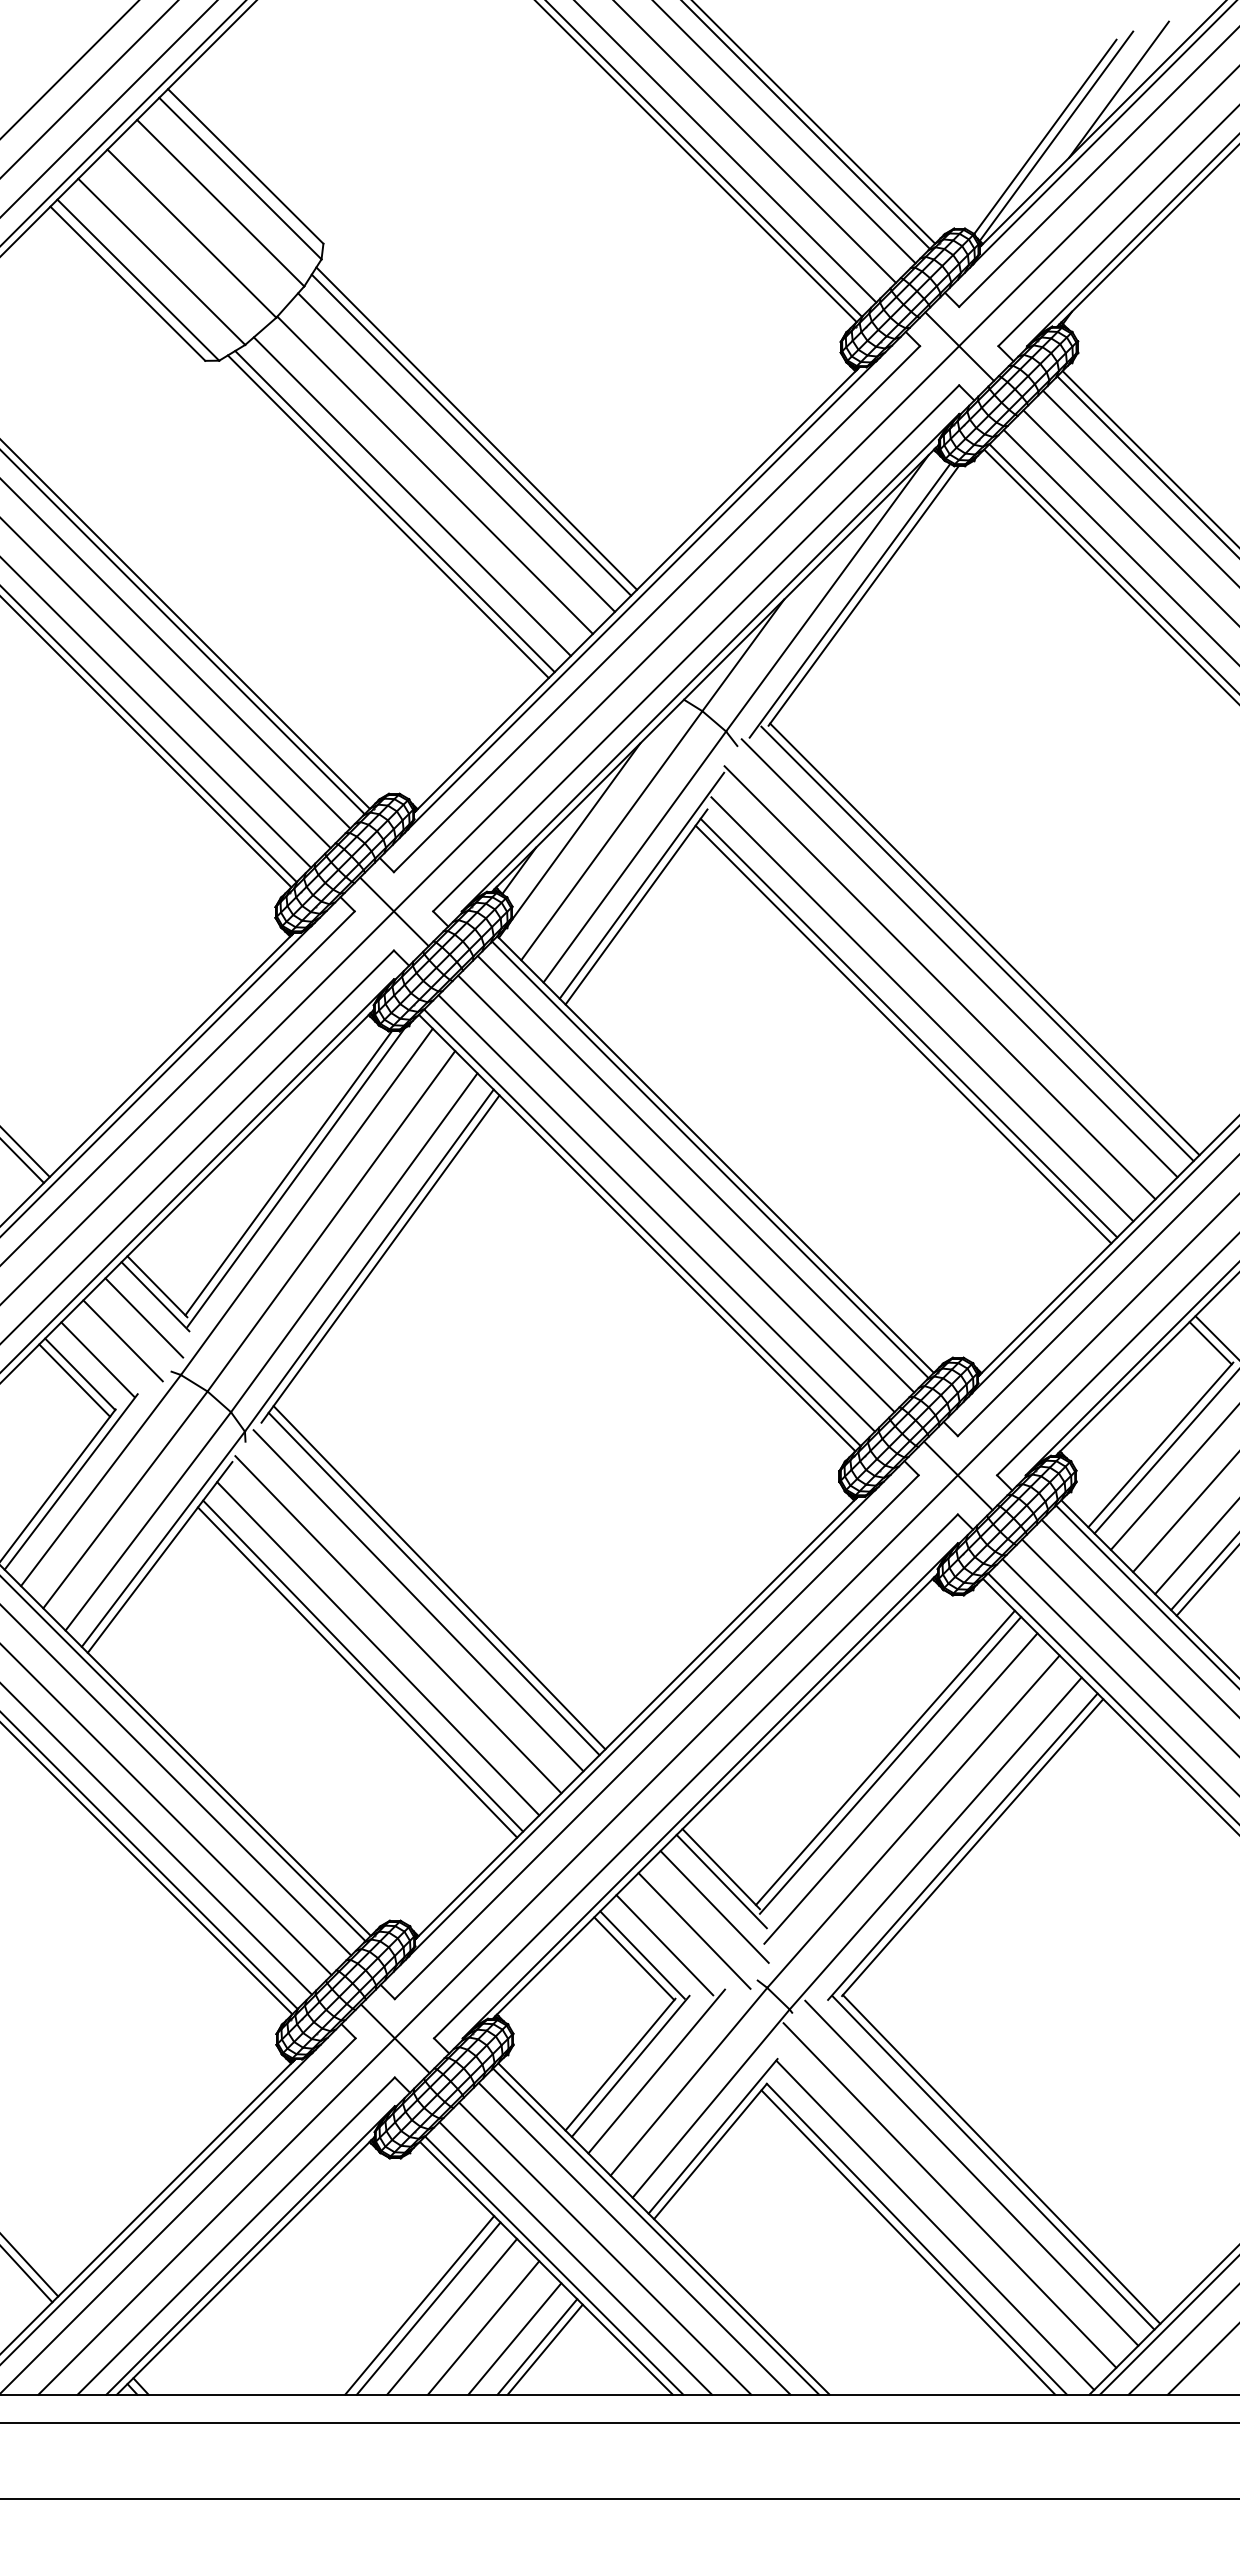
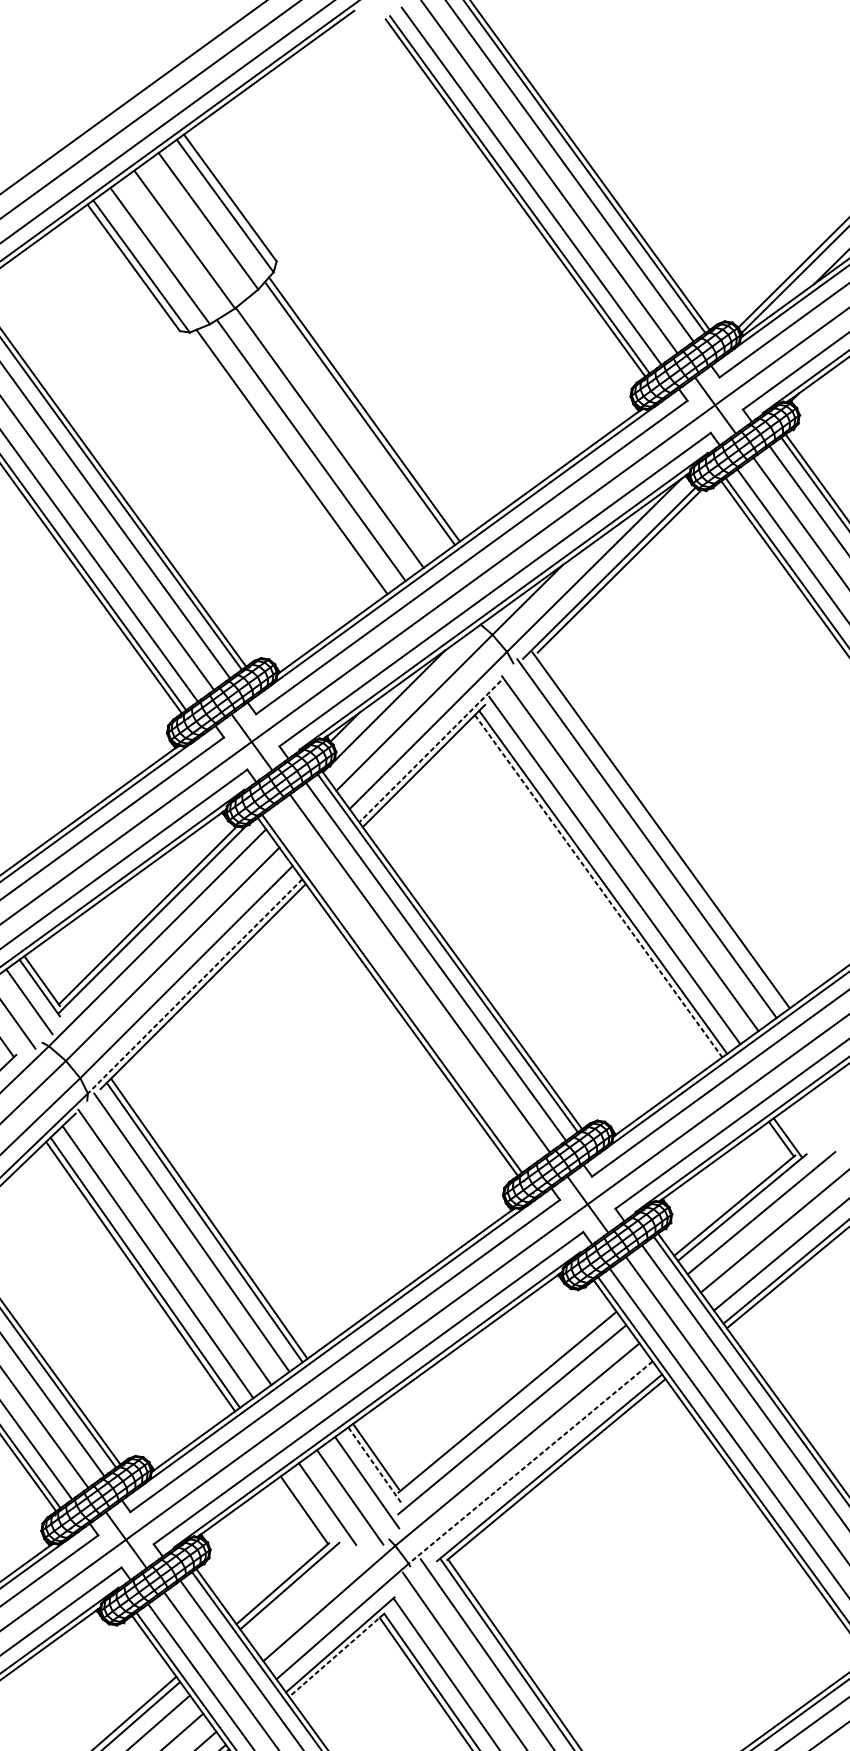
line: (456, 452) -> (347, 424), removed
line: (394, 511) -> (296, 458), removed
line: (641, 885) -> (429, 751), solid -> dashed
line: (984, 939) -> (666, 828), removed
line: (903, 1034) -> (598, 886), solid -> dashed
line: (656, 1213) -> (403, 985), removed
line: (369, 1260) -> (195, 986), solid -> dashed
line: (885, 1757) -> (504, 1396), removed
line: (935, 1843) -> (530, 1462), solid -> dashed
line: (721, 1881) -> (374, 1465), solid -> dashed
line: (642, 1954) -> (310, 1508), removed
line: (656, 2071) -> (307, 1592), removed
line: (710, 2151) -> (336, 1655), solid -> dashed

